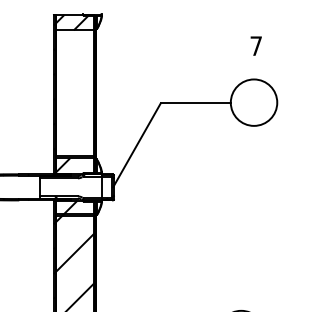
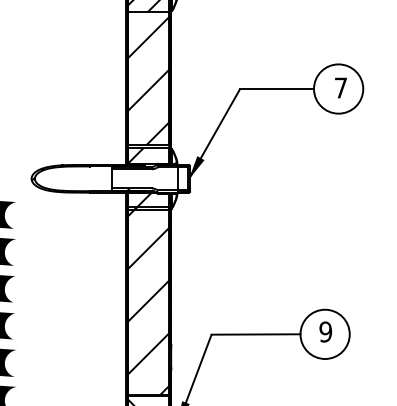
text: (255, 45) -> (340, 87), moved
hatch: (74, 94) -> (148, 80), added
fill: (120, 176) -> (196, 167), added

